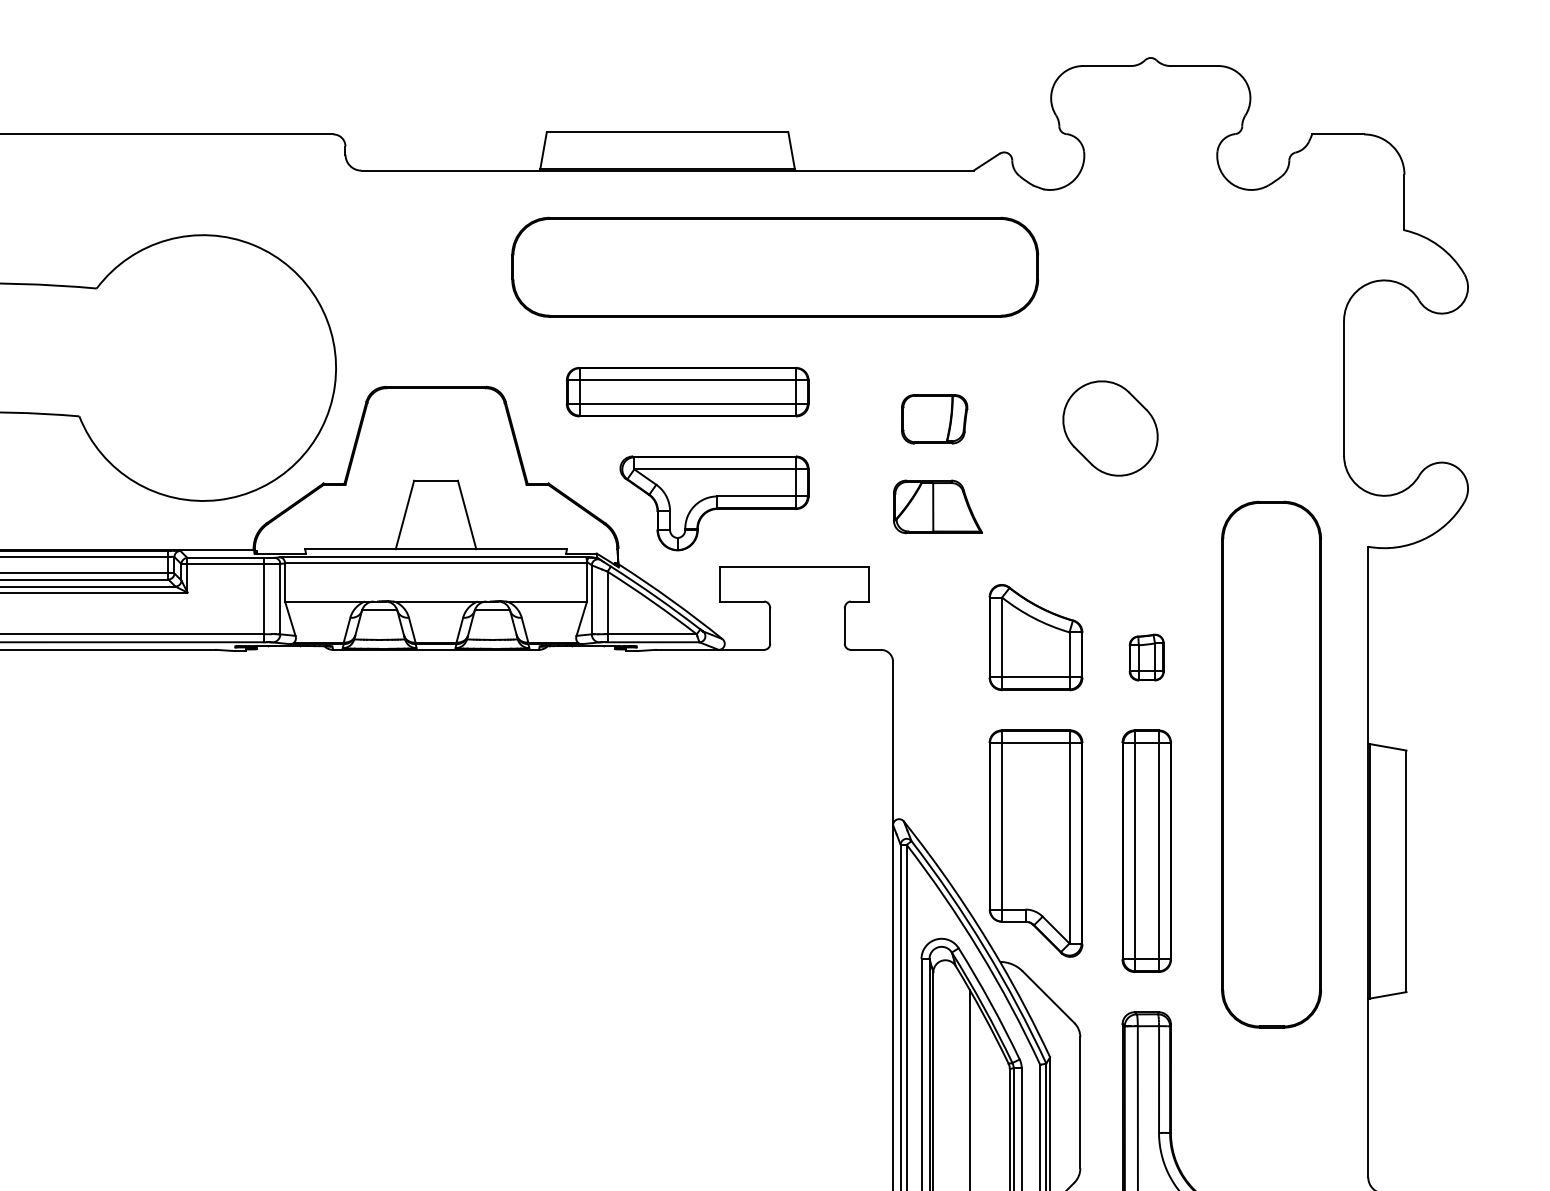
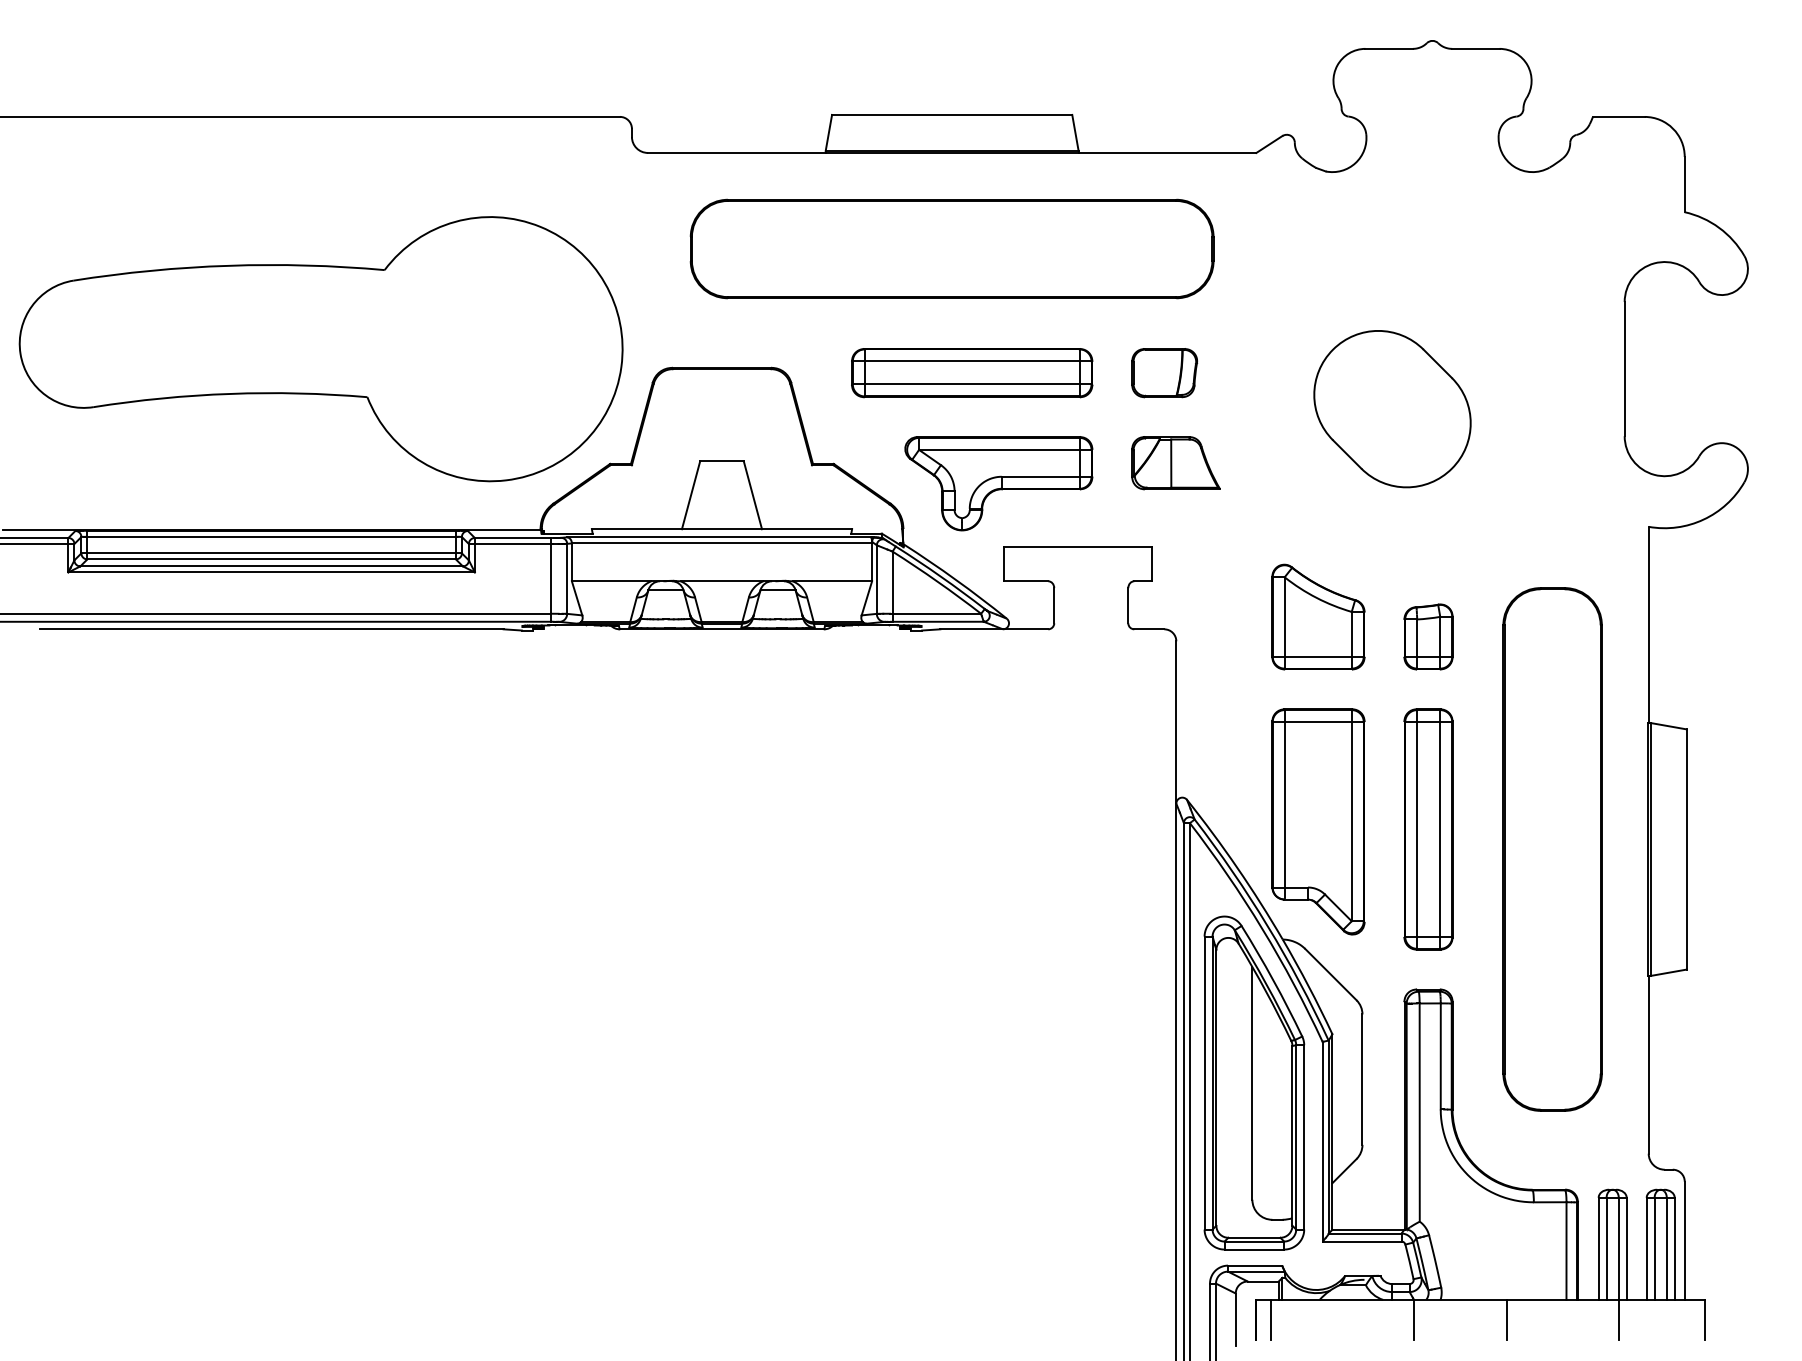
part: (774, 266) -> (951, 248), moved
part: (934, 419) -> (1164, 373), moved
part: (1110, 428) -> (1392, 409), size x1.67
part: (937, 507) -> (1175, 463), moved
part: (1146, 657) -> (1428, 636), size x1.43
part: (1271, 764) -> (1552, 849), moved

